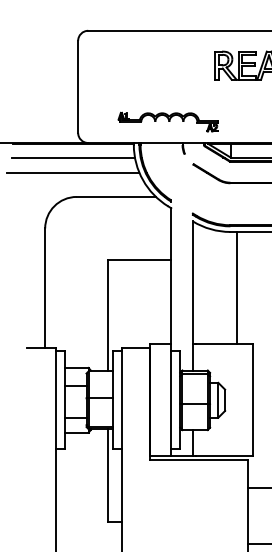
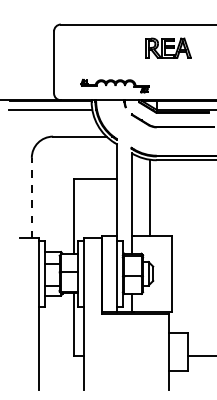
line: (72, 173) -> (50, 120), removed
line: (44, 287) -> (31, 197), solid -> dashed
line: (237, 287) -> (150, 197), moved

